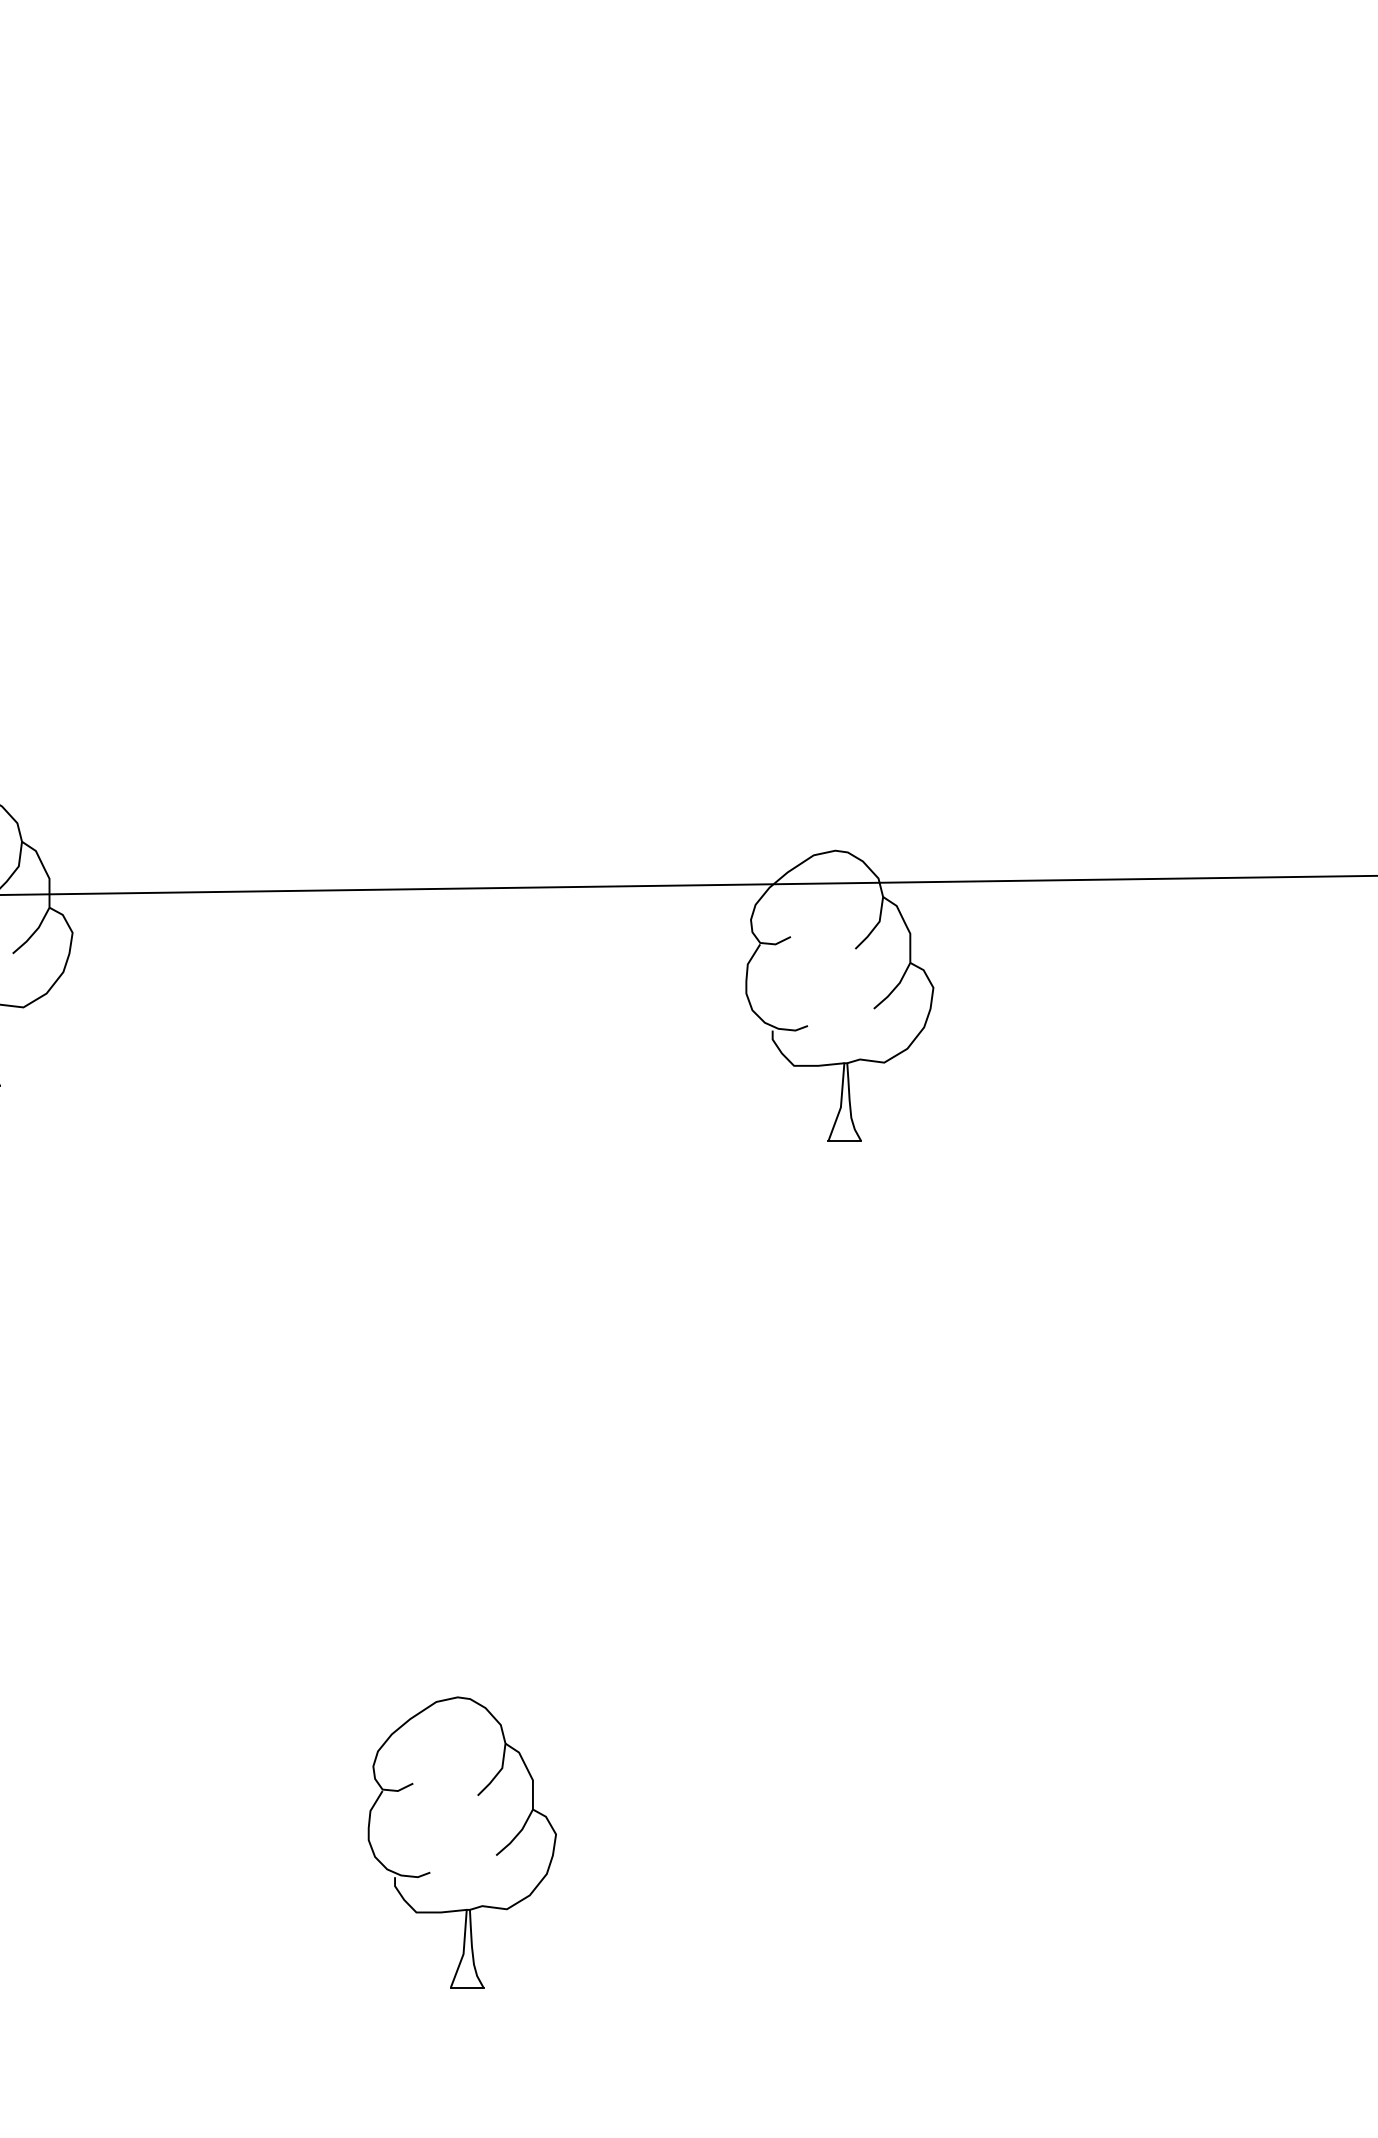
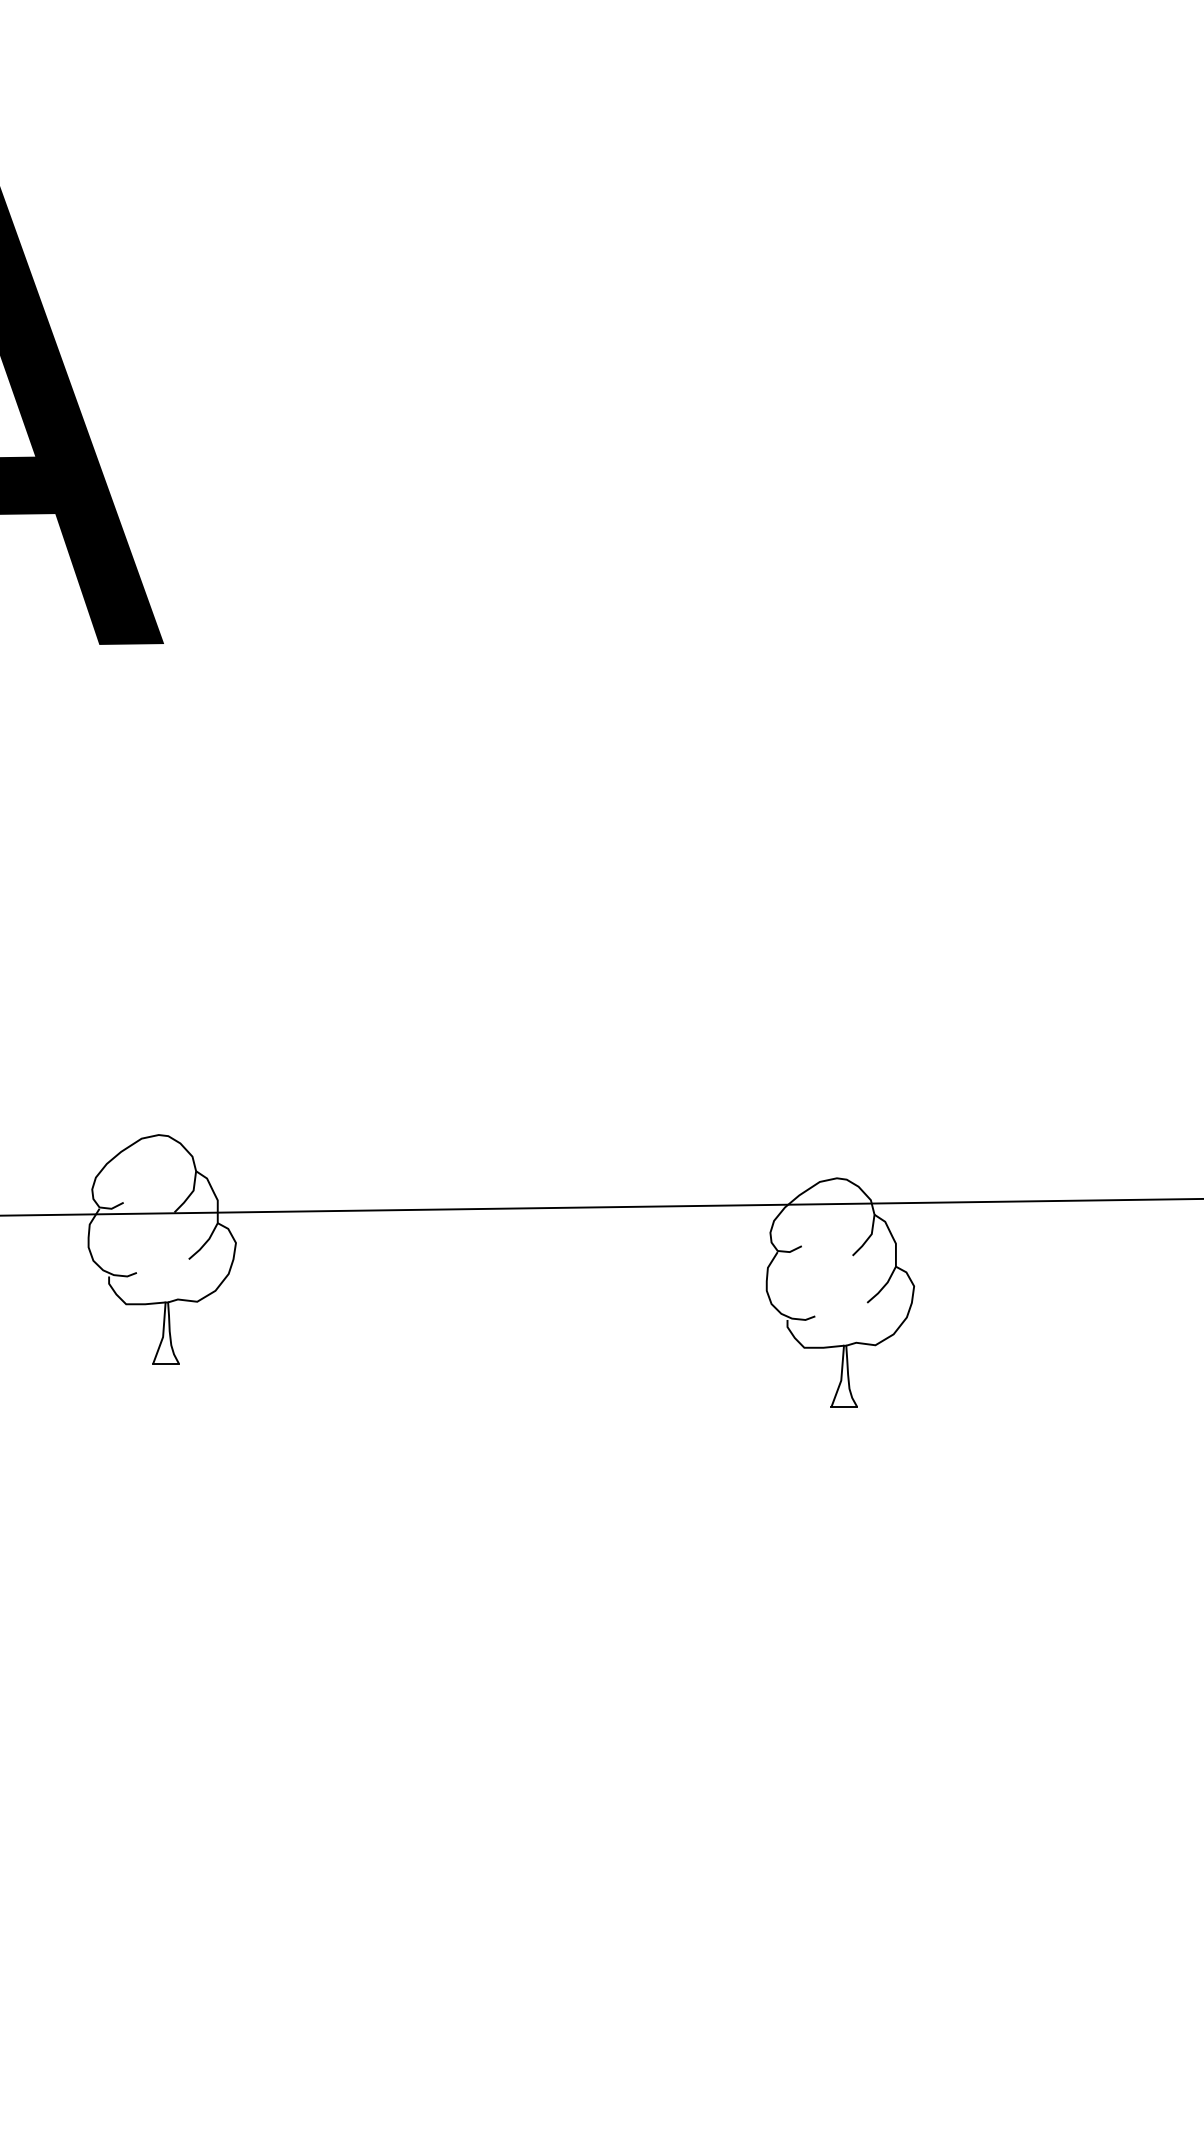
part: (495, 1853) -> (569, 1968), removed

